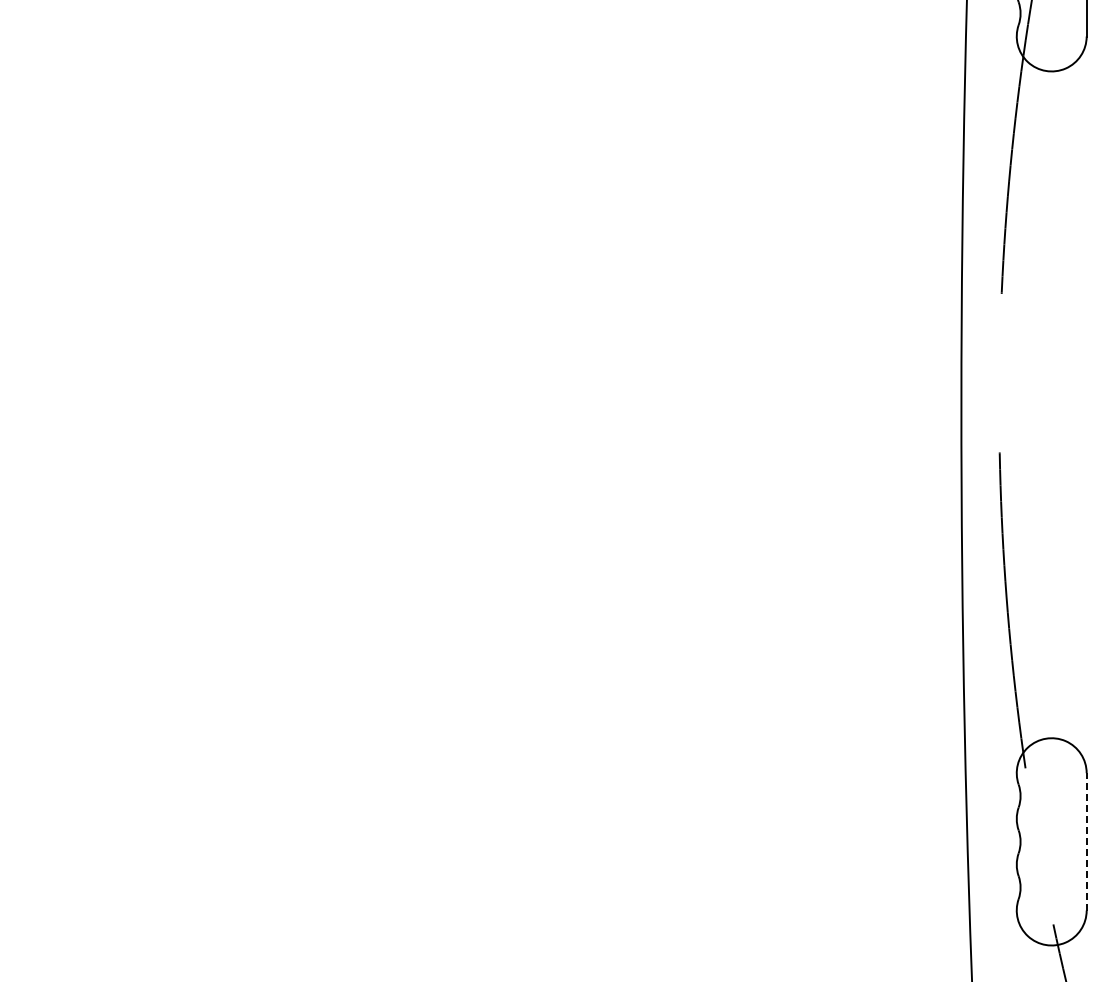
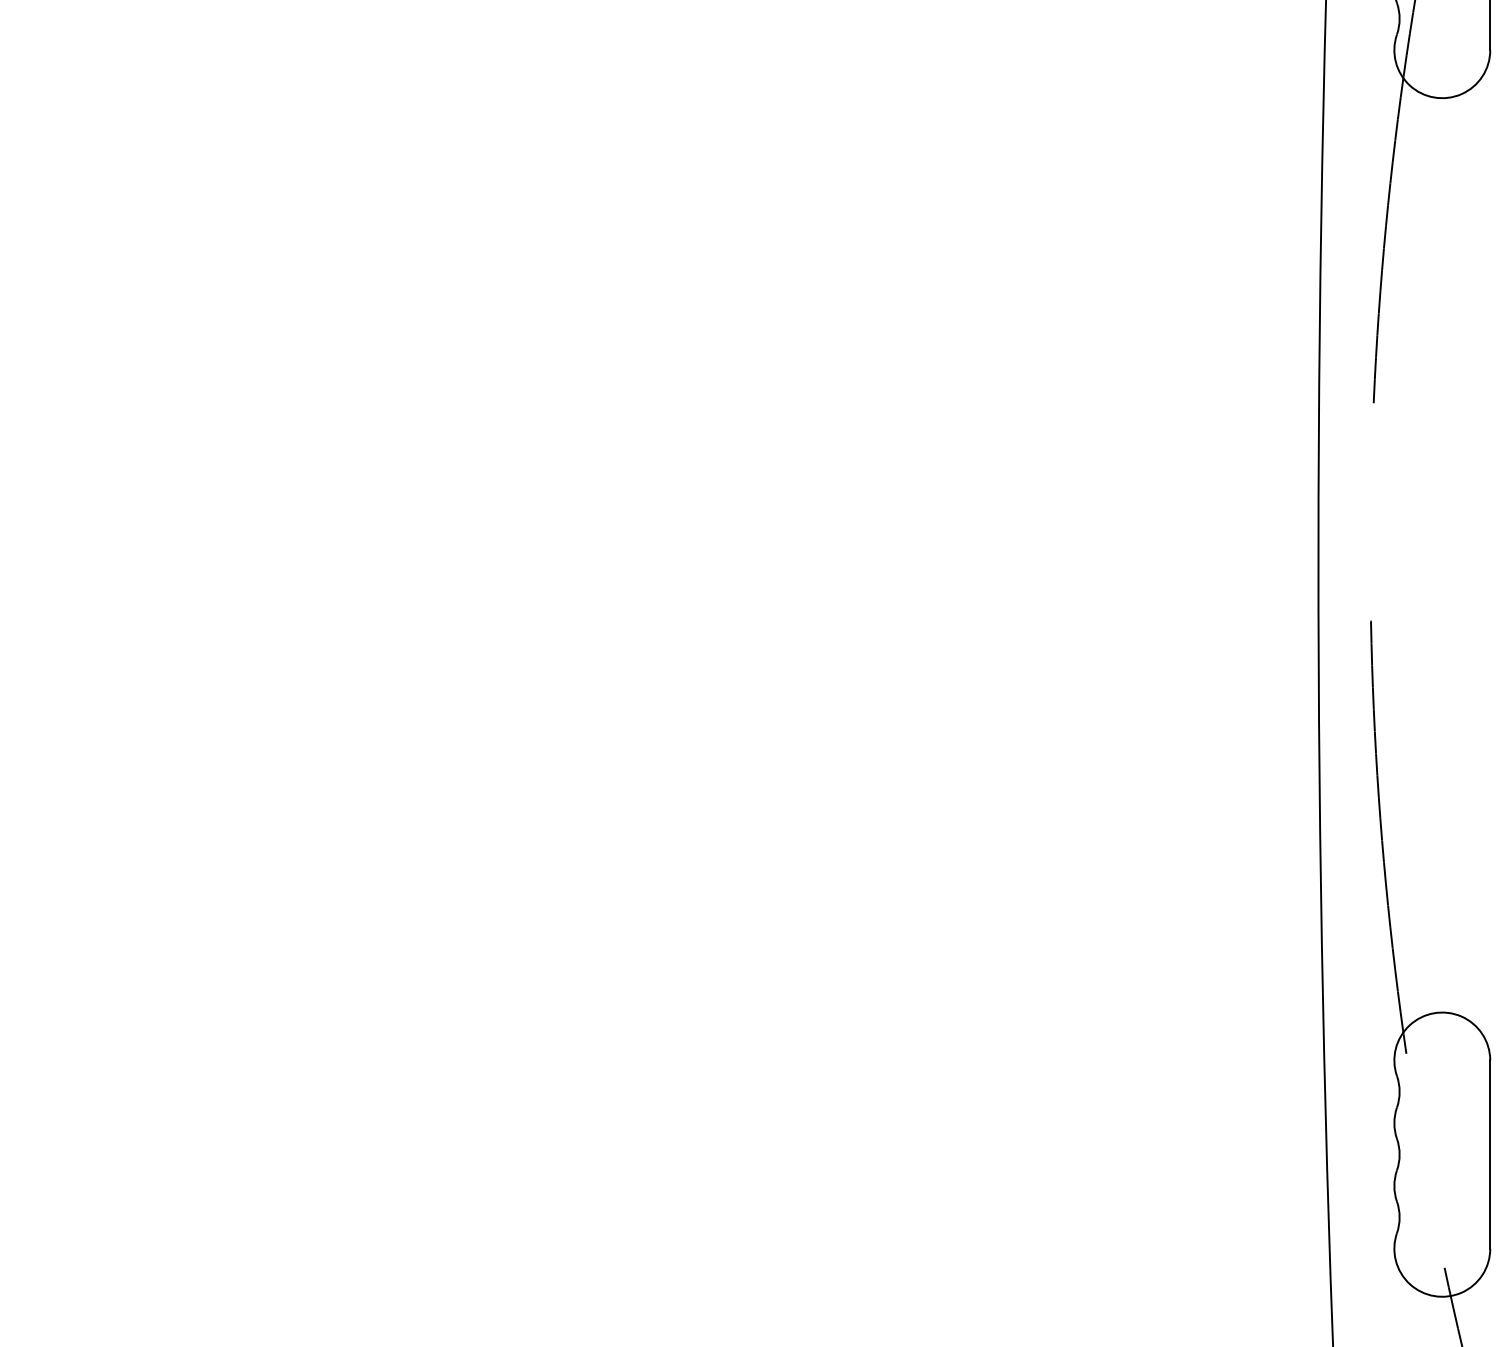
line: (1086, 841) -> (1490, 1154), dashed -> solid

